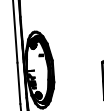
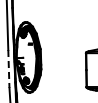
line: (18, 83) -> (8, 69), solid -> dashed

